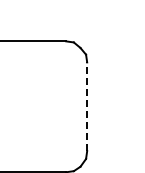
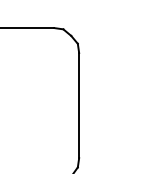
line: (87, 106) -> (79, 105), dashed -> solid

